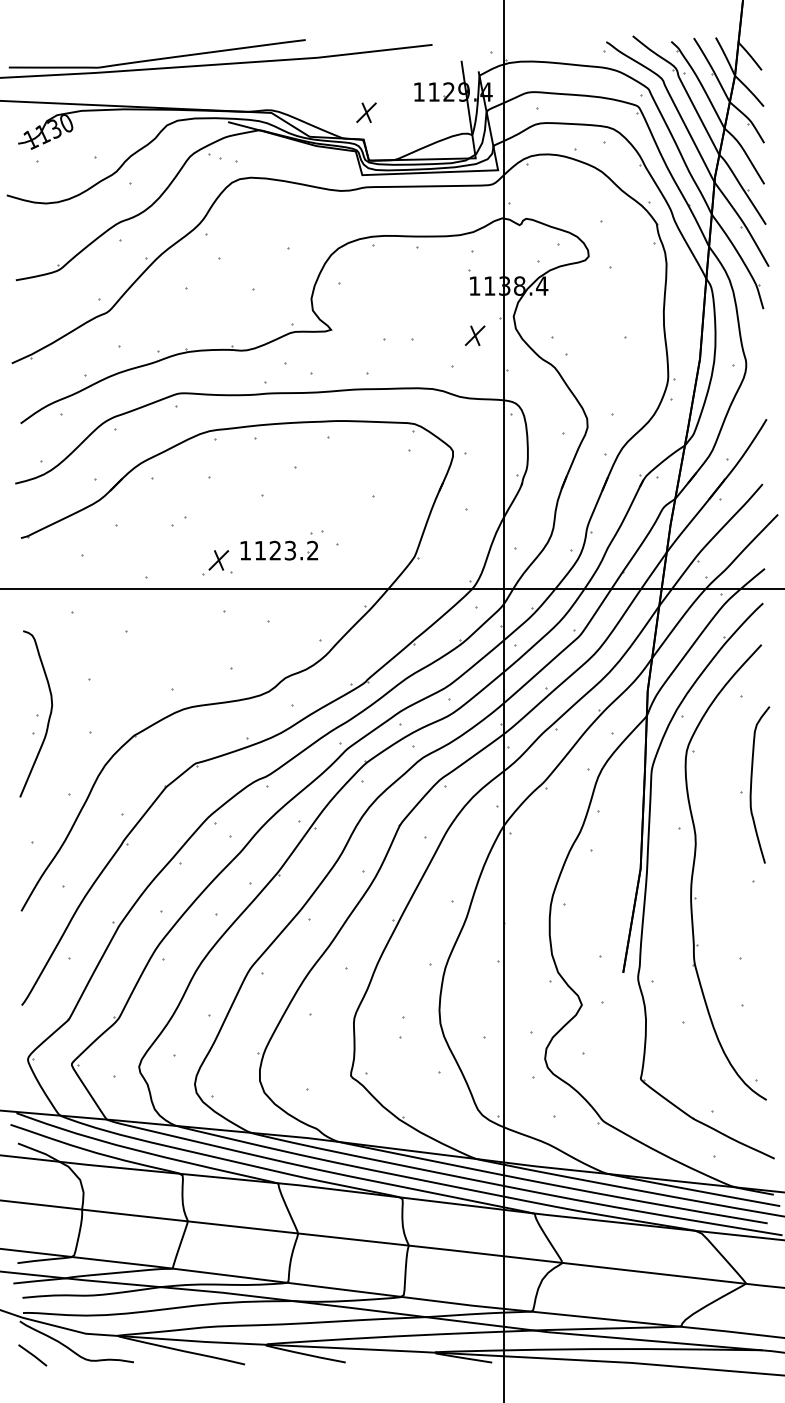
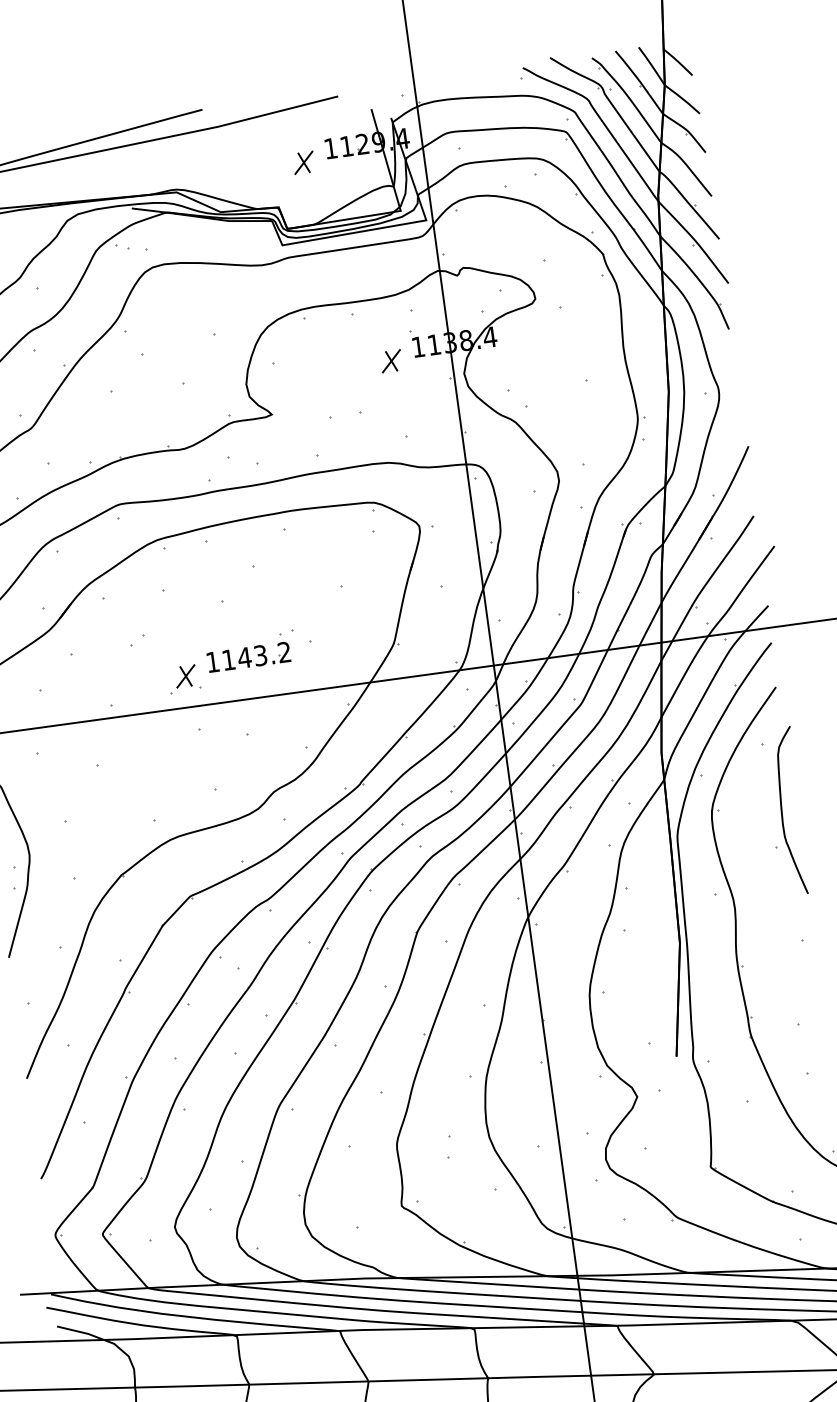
part: (366, 112) -> (303, 162), moved
part: (475, 335) -> (391, 360), moved
text: (275, 550) -> (244, 657), 1123.2 -> 1143.2
curve: (752, 783) -> (783, 810), moved

